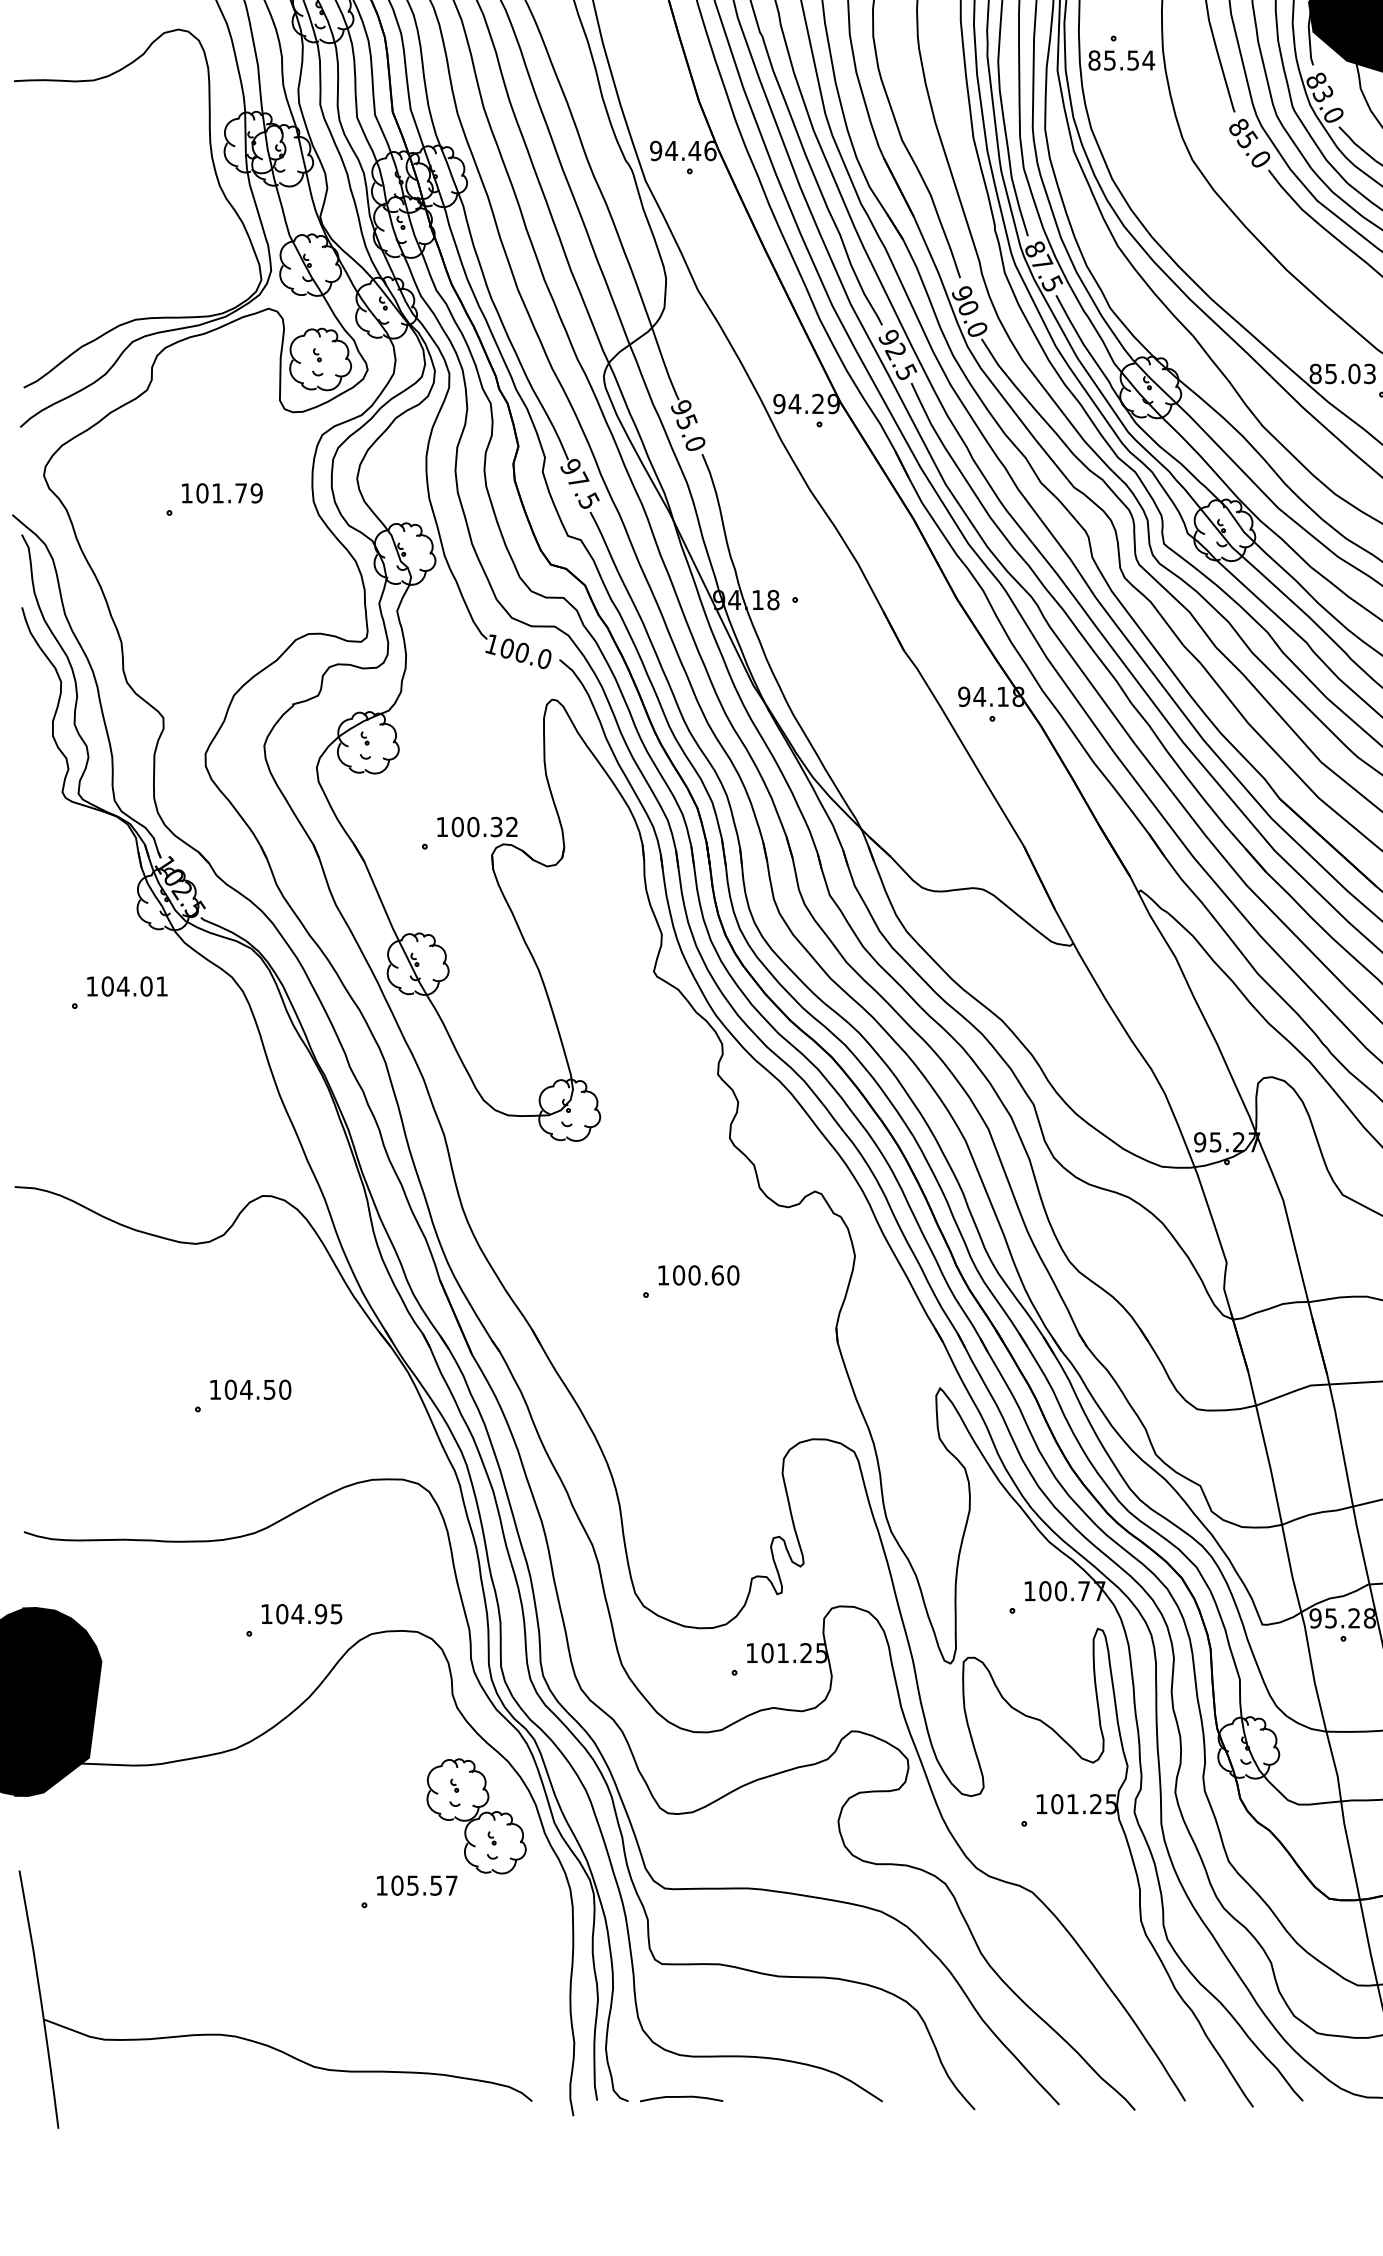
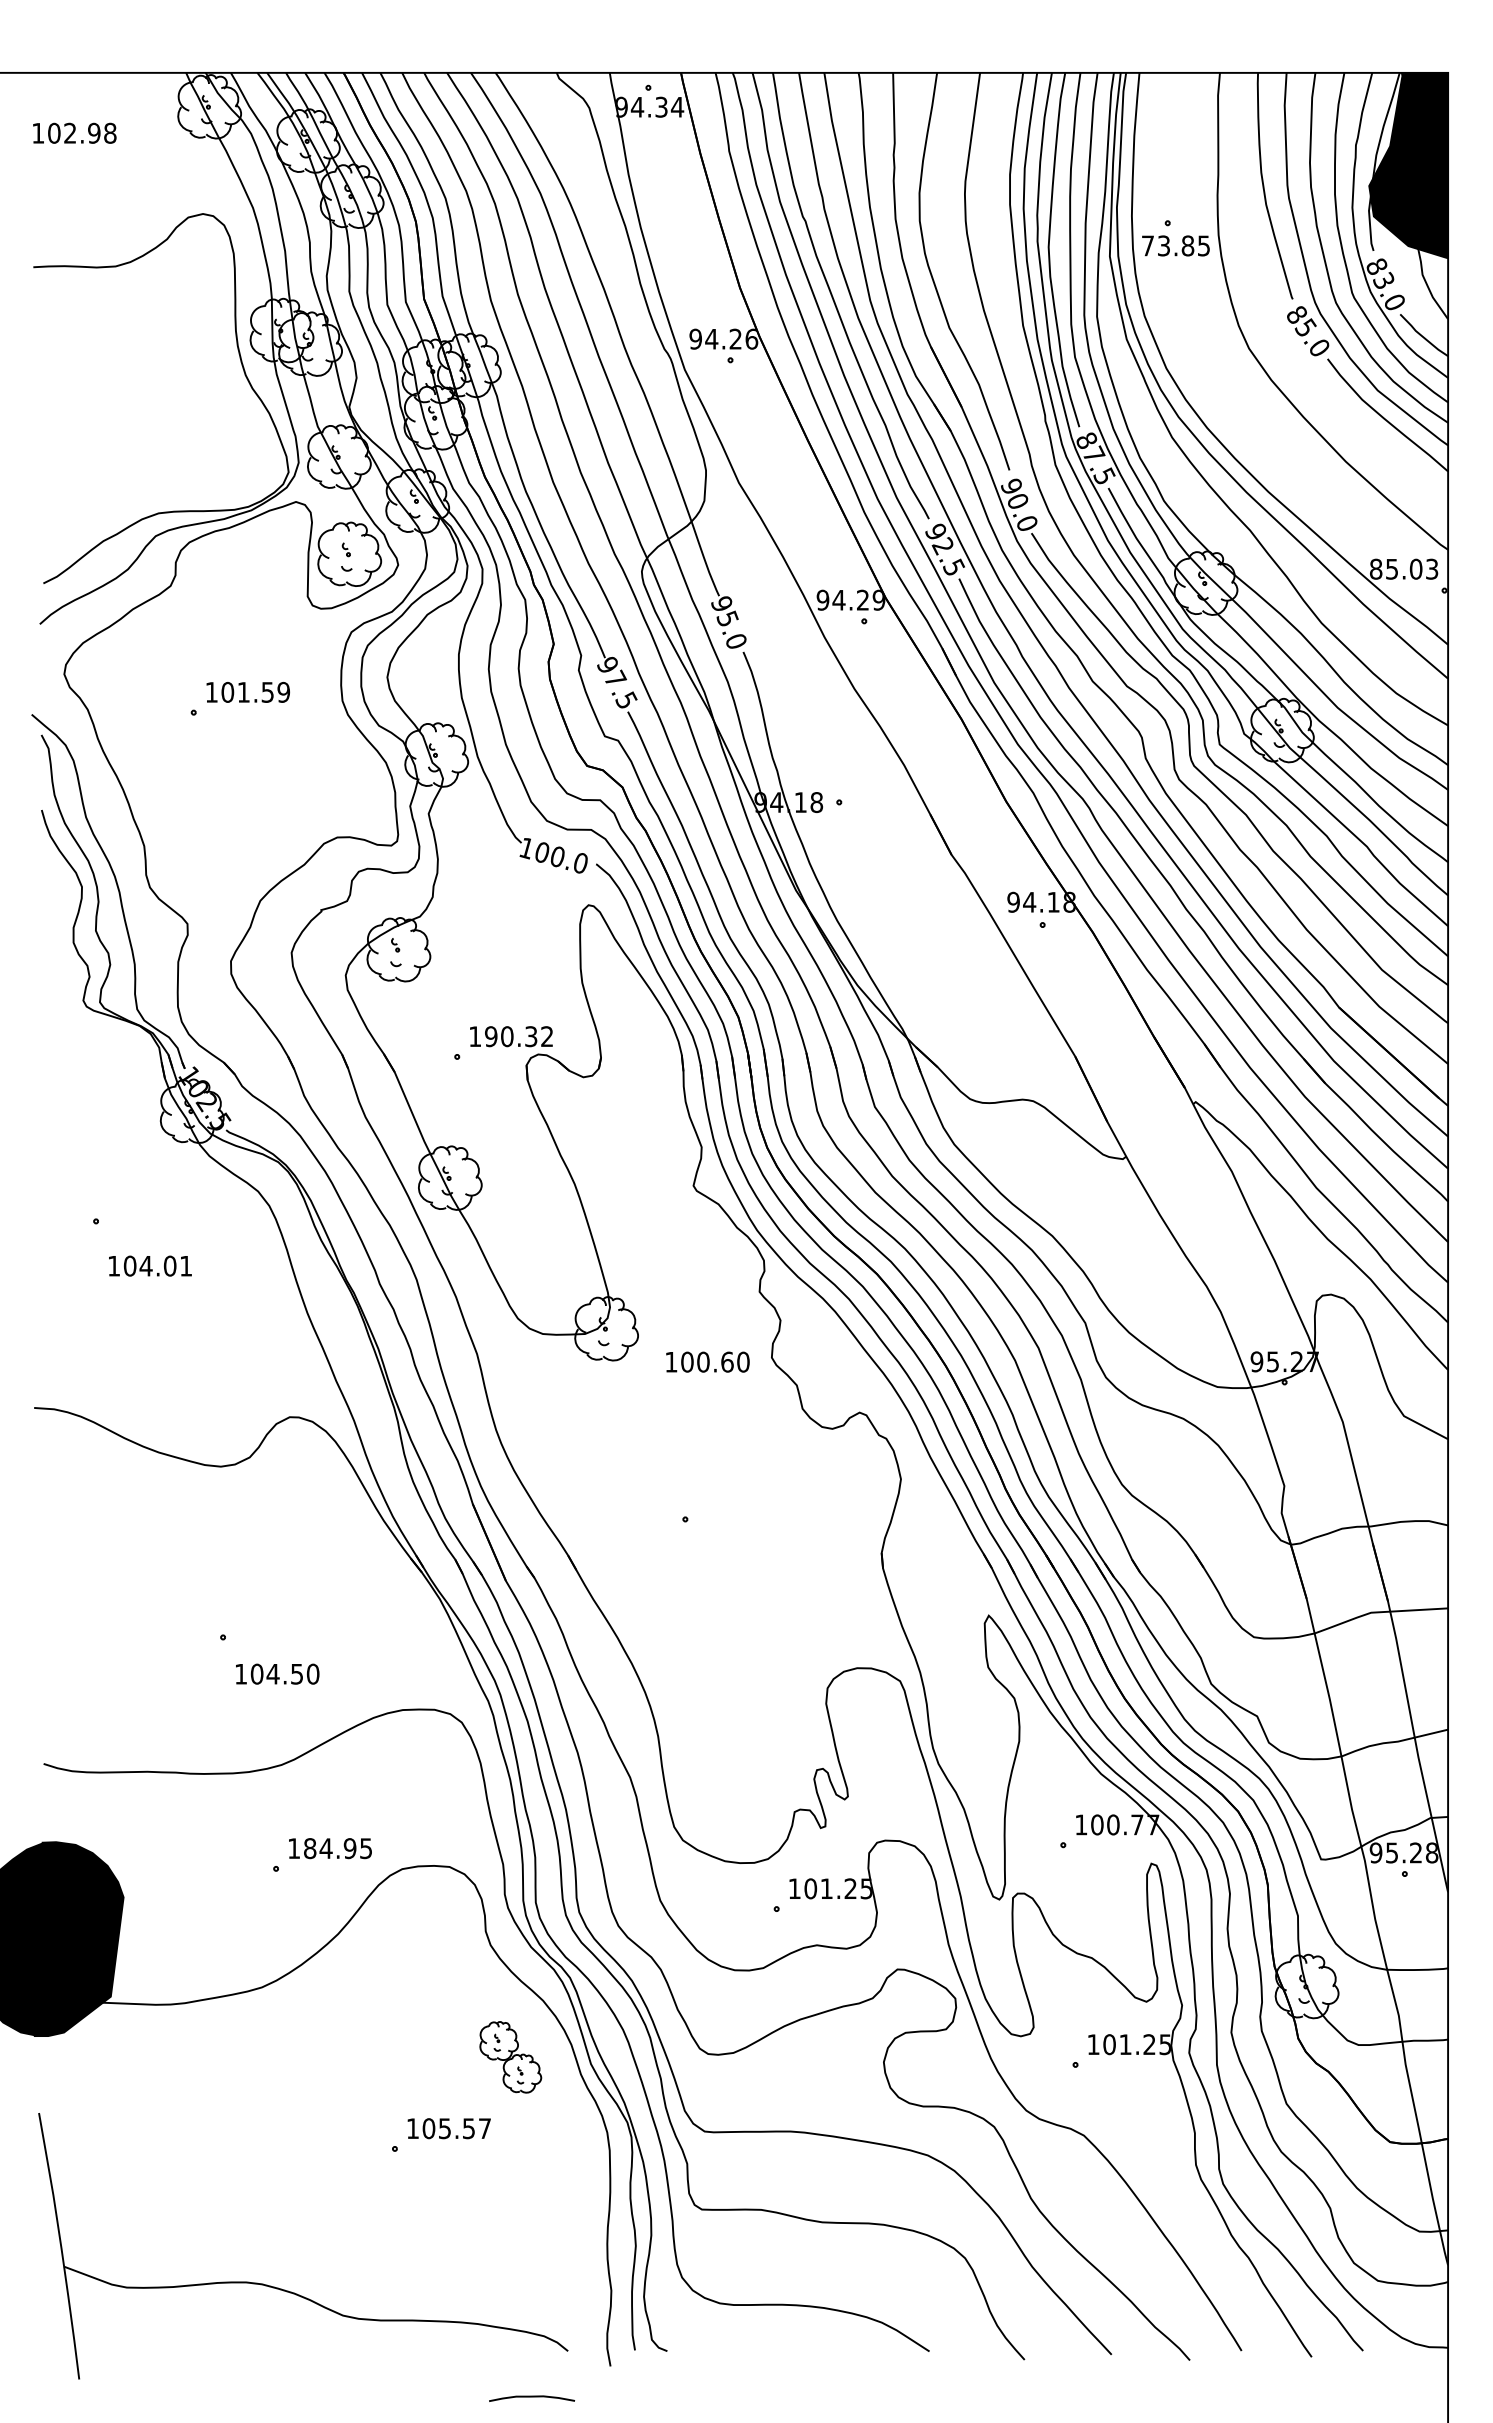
text: (1121, 60) -> (1175, 245), 85.54 -> 73.85
text: (694, 150) -> (735, 338), 94.46 -> 94.26
text: (240, 493) -> (267, 692), 101.79 -> 101.59
text: (458, 826) -> (491, 1036), 100.32 -> 190.32
text: (127, 985) -> (150, 1265), moved
text: (698, 1274) -> (707, 1361), moved
text: (250, 1389) -> (277, 1673), moved
text: (281, 1614) -> (309, 1848), 104.95 -> 184.95
part: (476, 1816) -> (510, 2057), size x0.6
curve: (682, 2097) -> (532, 2397), moved

